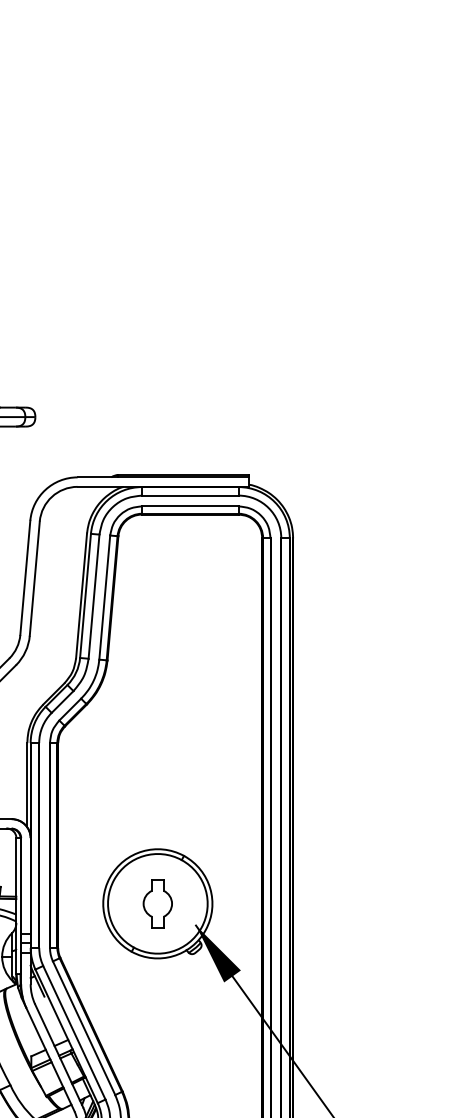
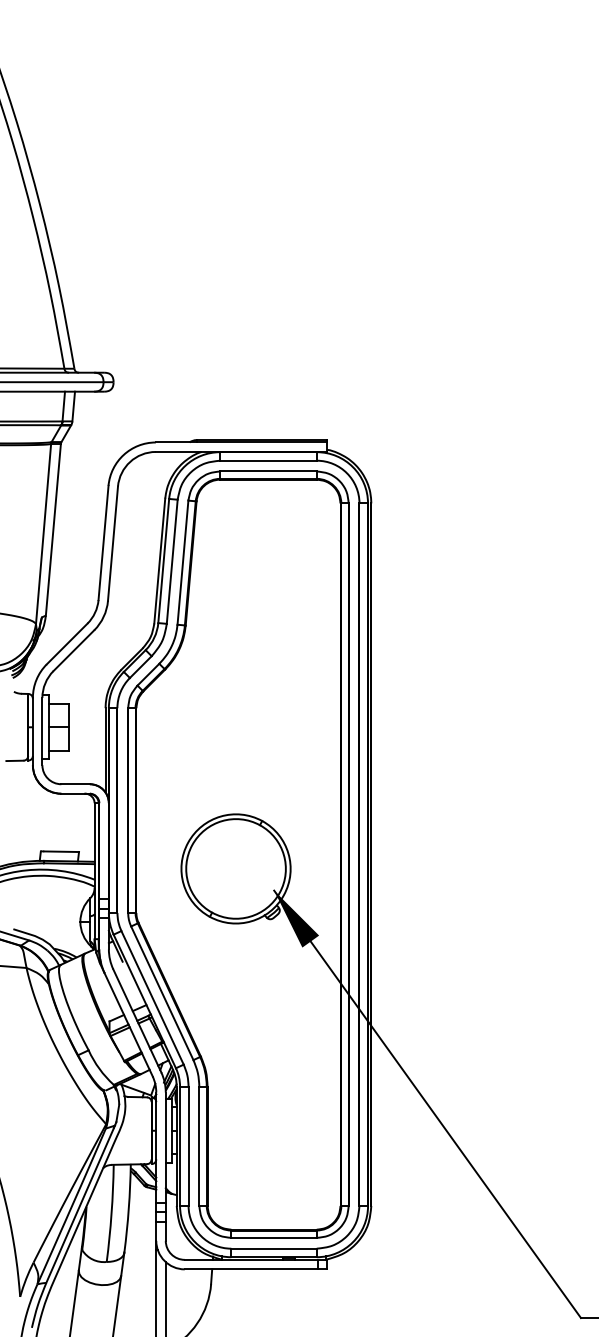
part: (158, 903) -> (236, 868), removed

